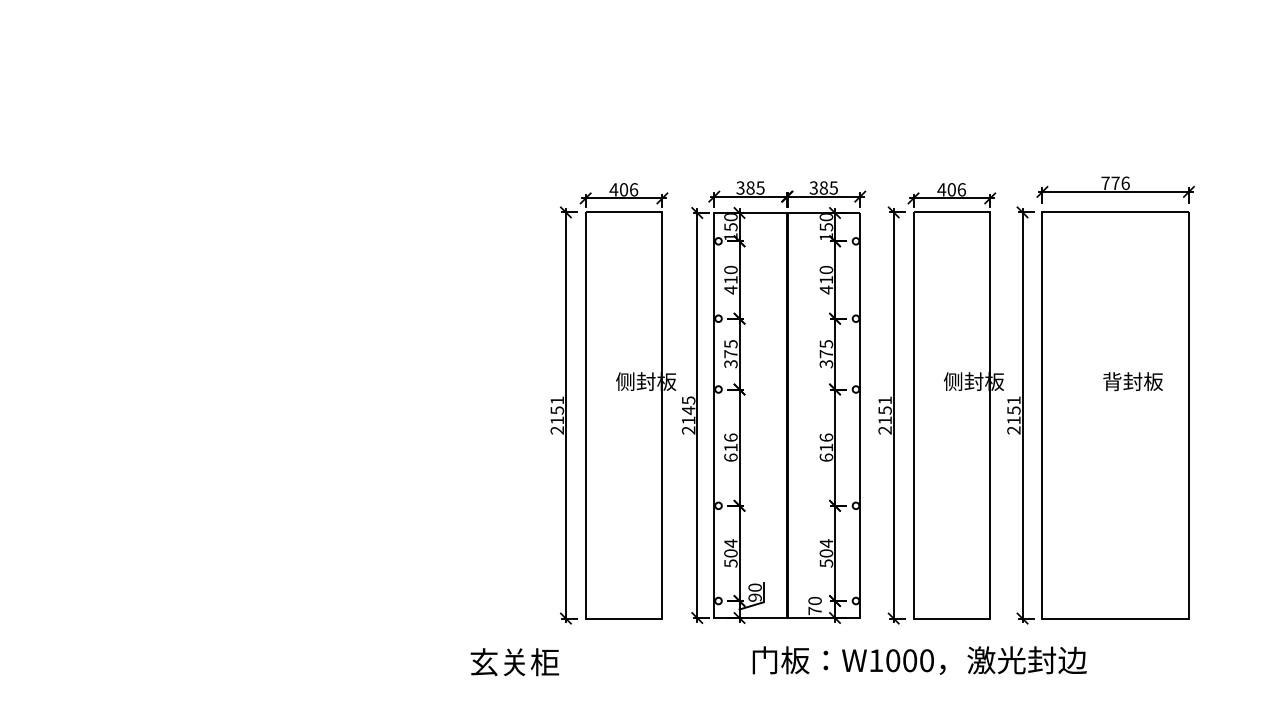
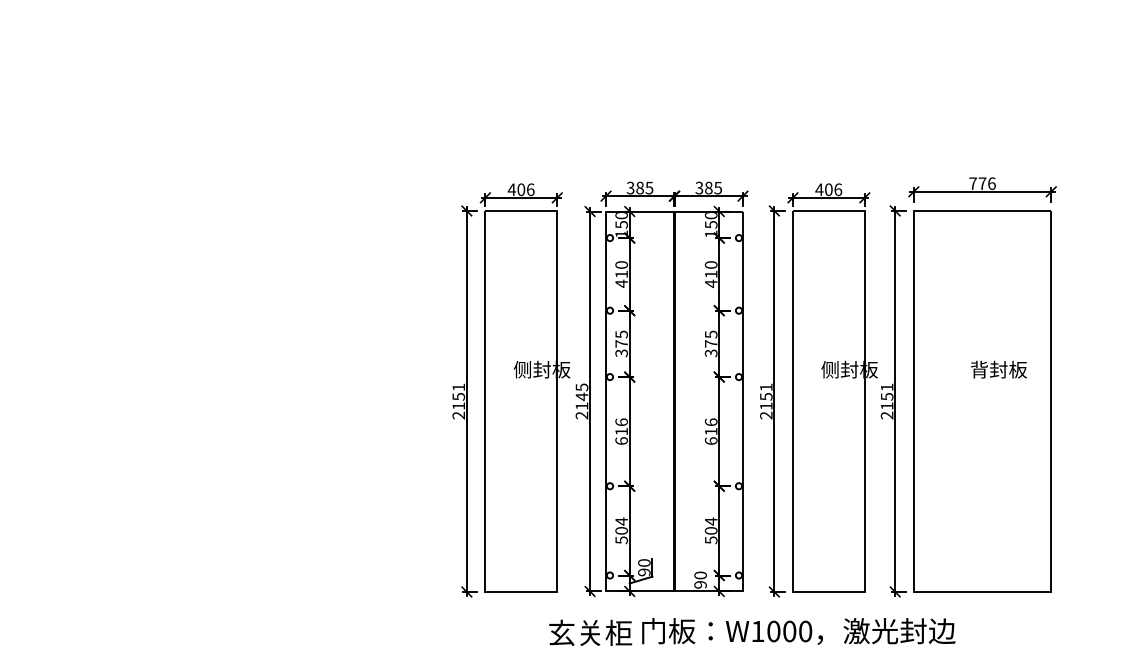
text: (814, 611) -> (700, 585), 70 -> 90
text: (514, 662) -> (590, 633), moved

